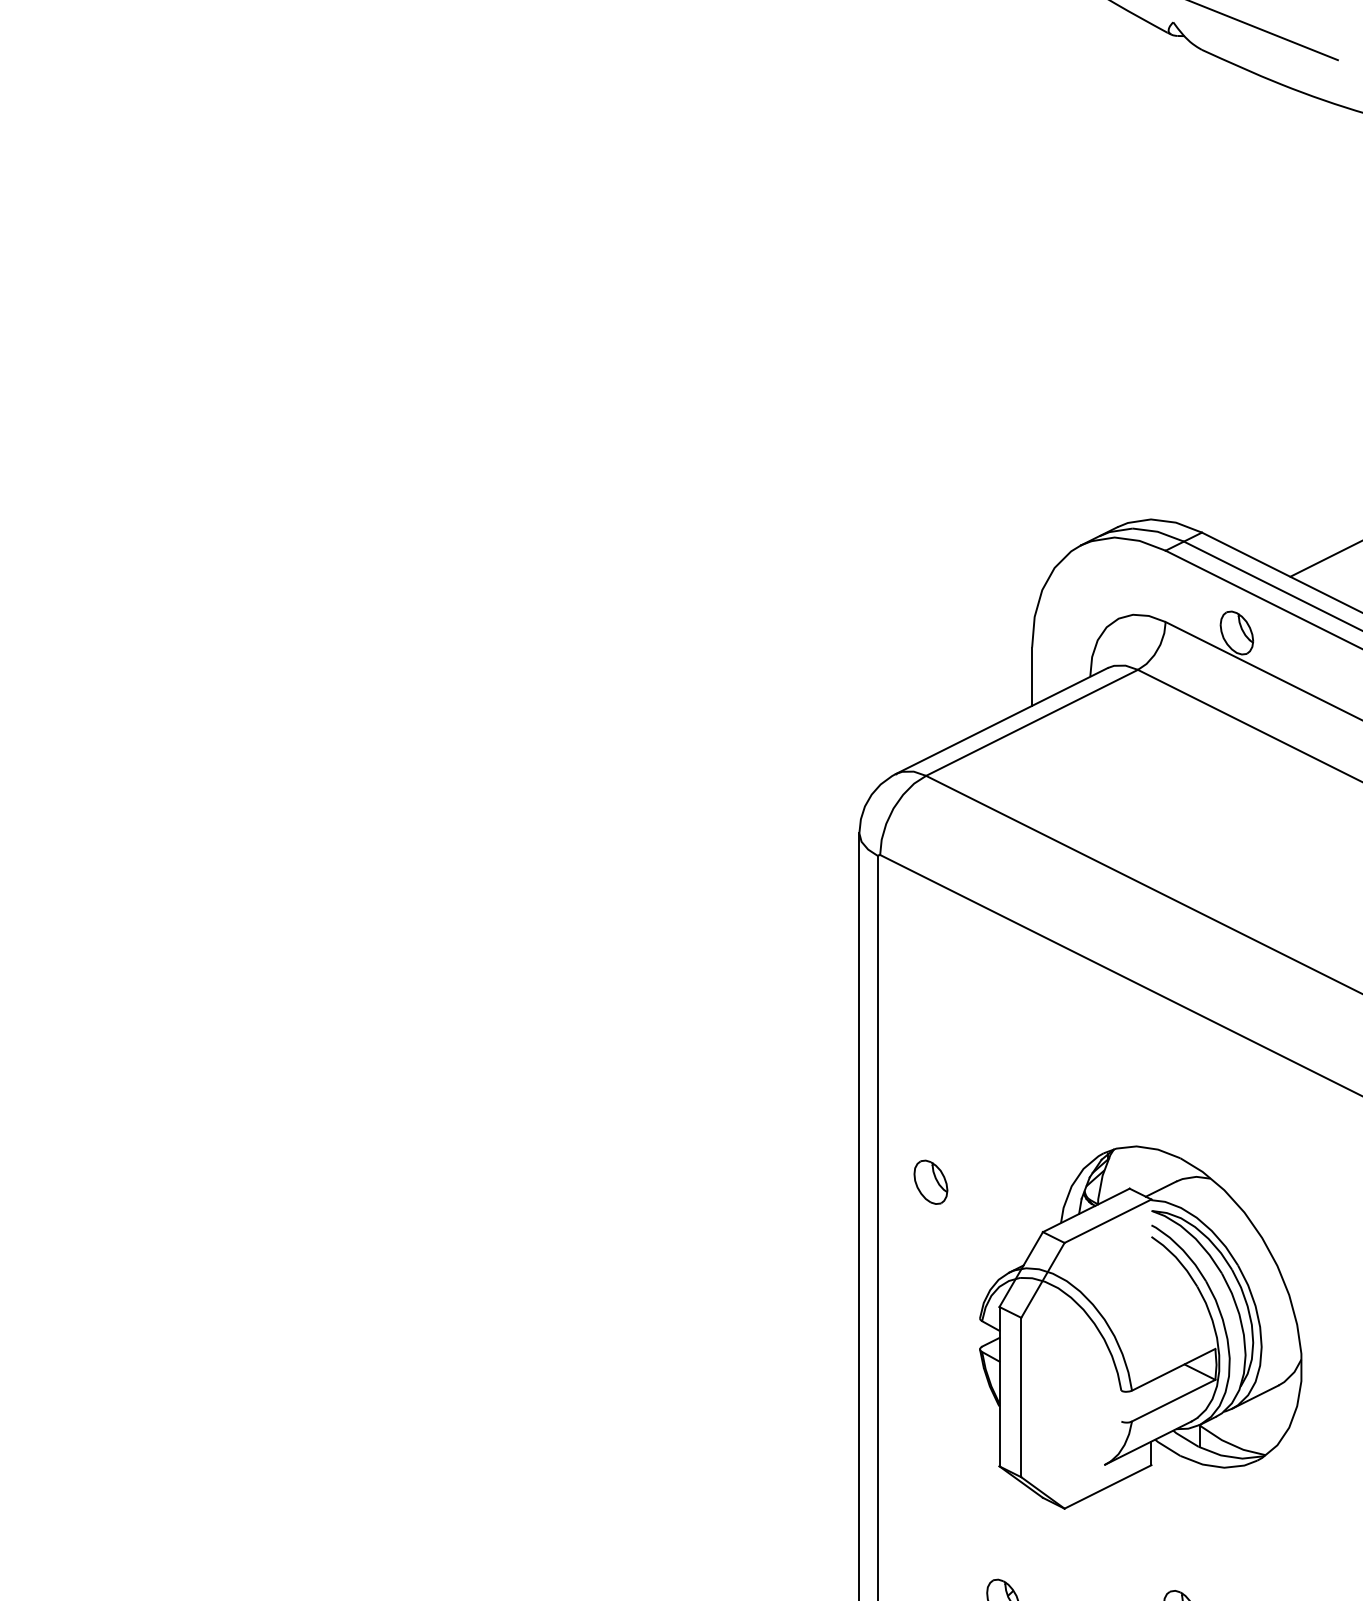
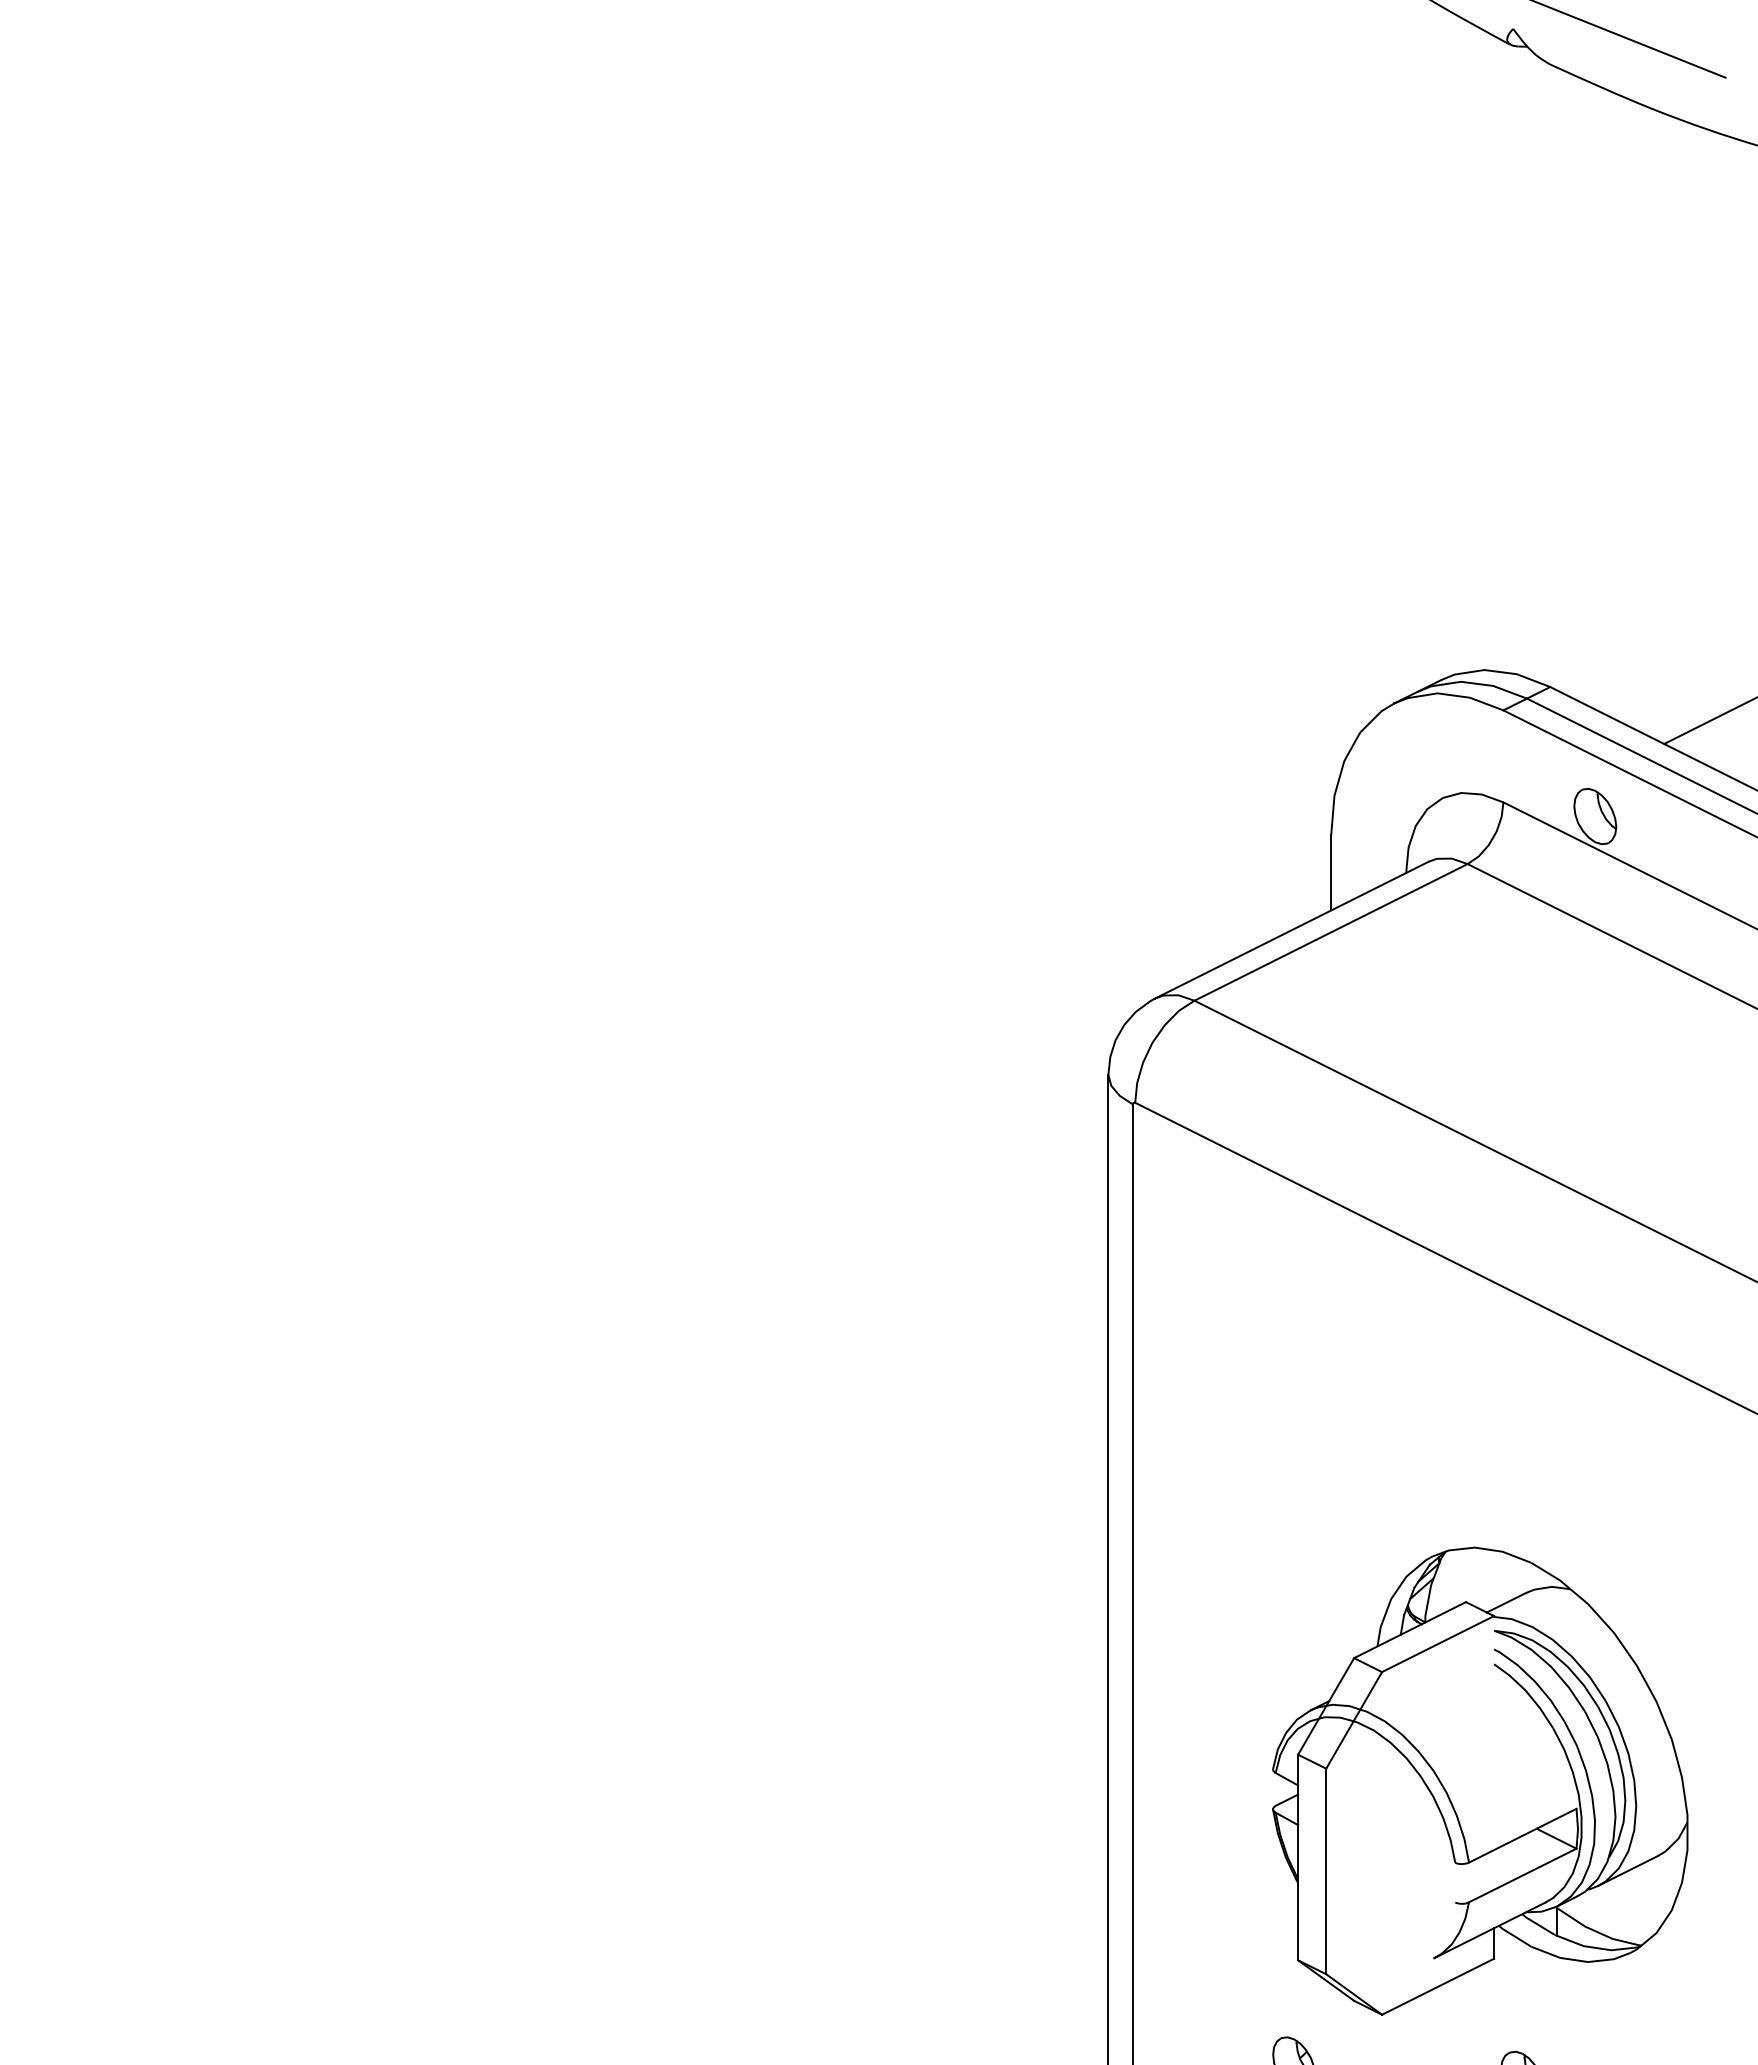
part: (930, 1181) -> (1200, 1524), removed
part: (1140, 1326) -> (1480, 1780), moved

